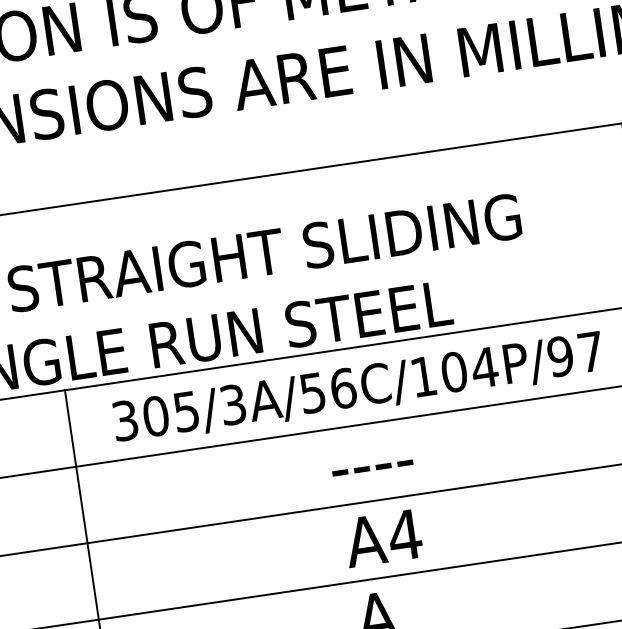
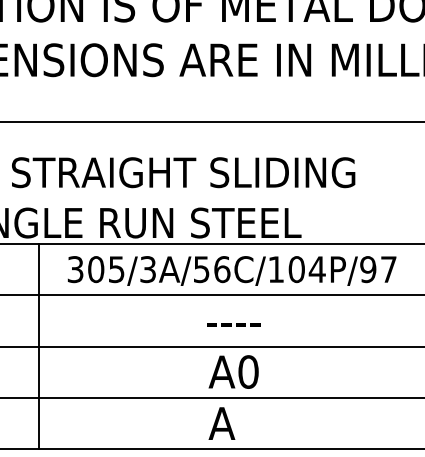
text: (404, 534) -> (248, 371), A4 -> A0

